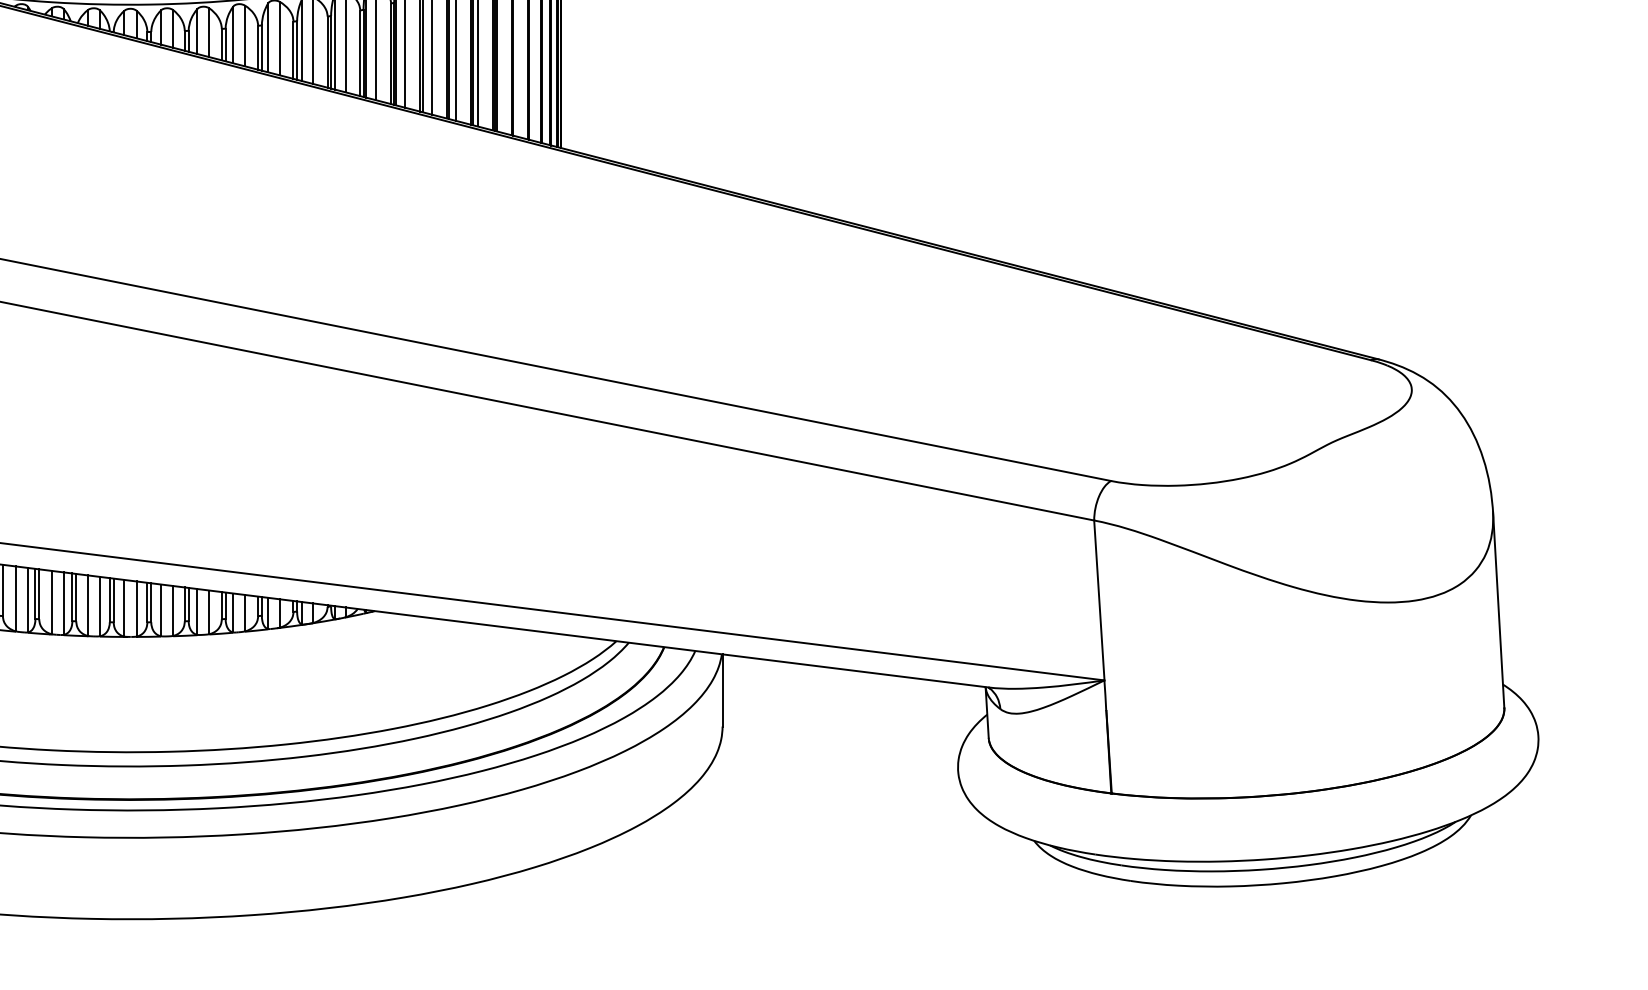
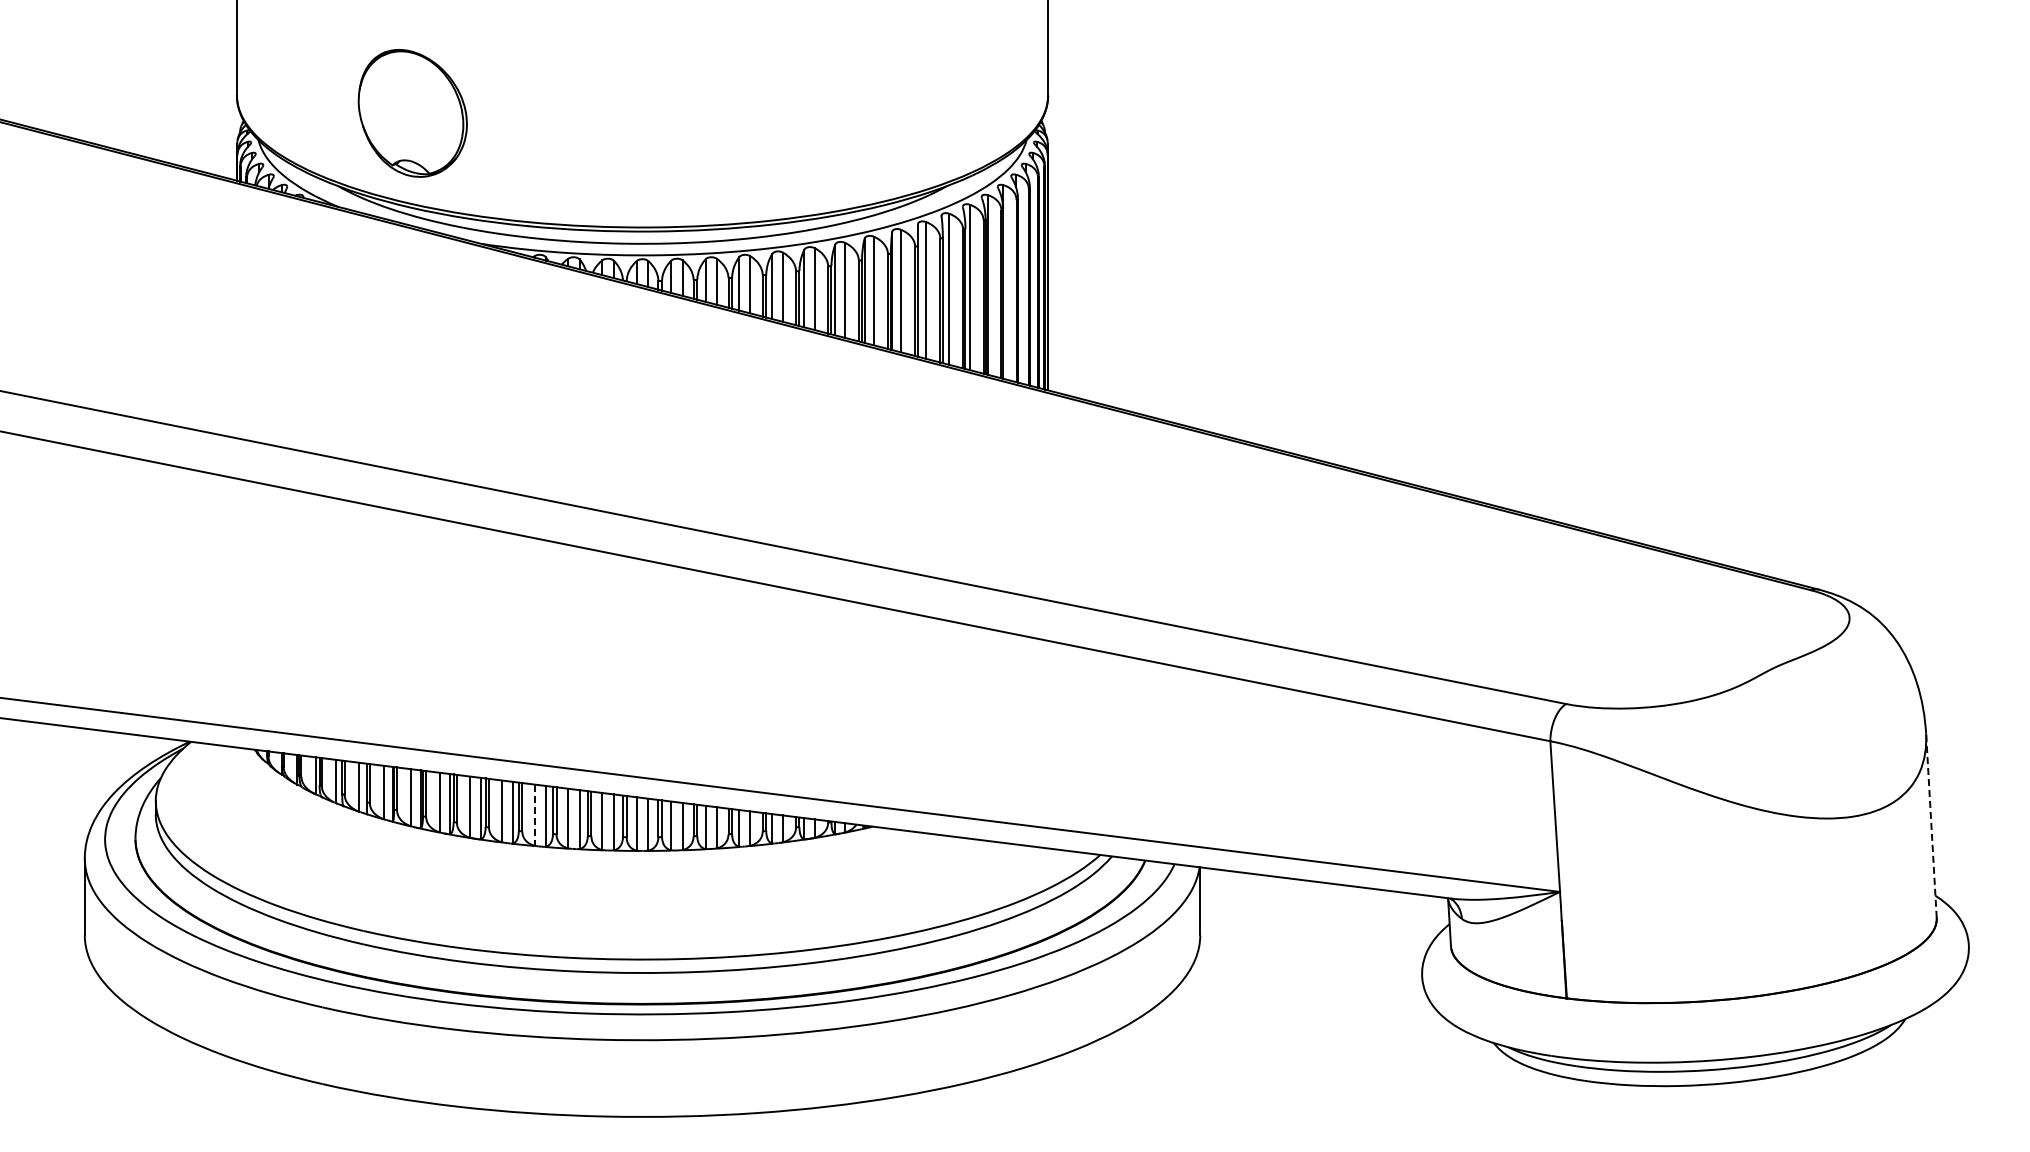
line: (15, 599) -> (534, 815), solid -> dashed
line: (1498, 609) -> (1931, 825), solid -> dashed

